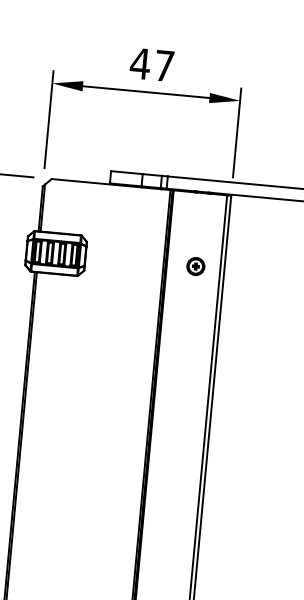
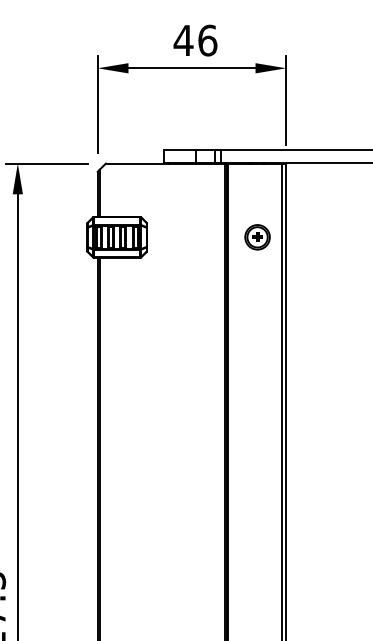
text: (164, 65) -> (207, 40), 47 -> 46
part: (195, 266) -> (257, 237), size x1.43

